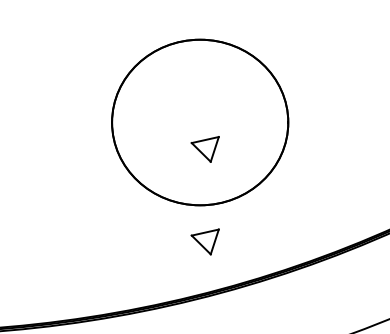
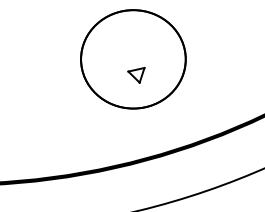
part: (205, 242) -> (136, 130), removed

